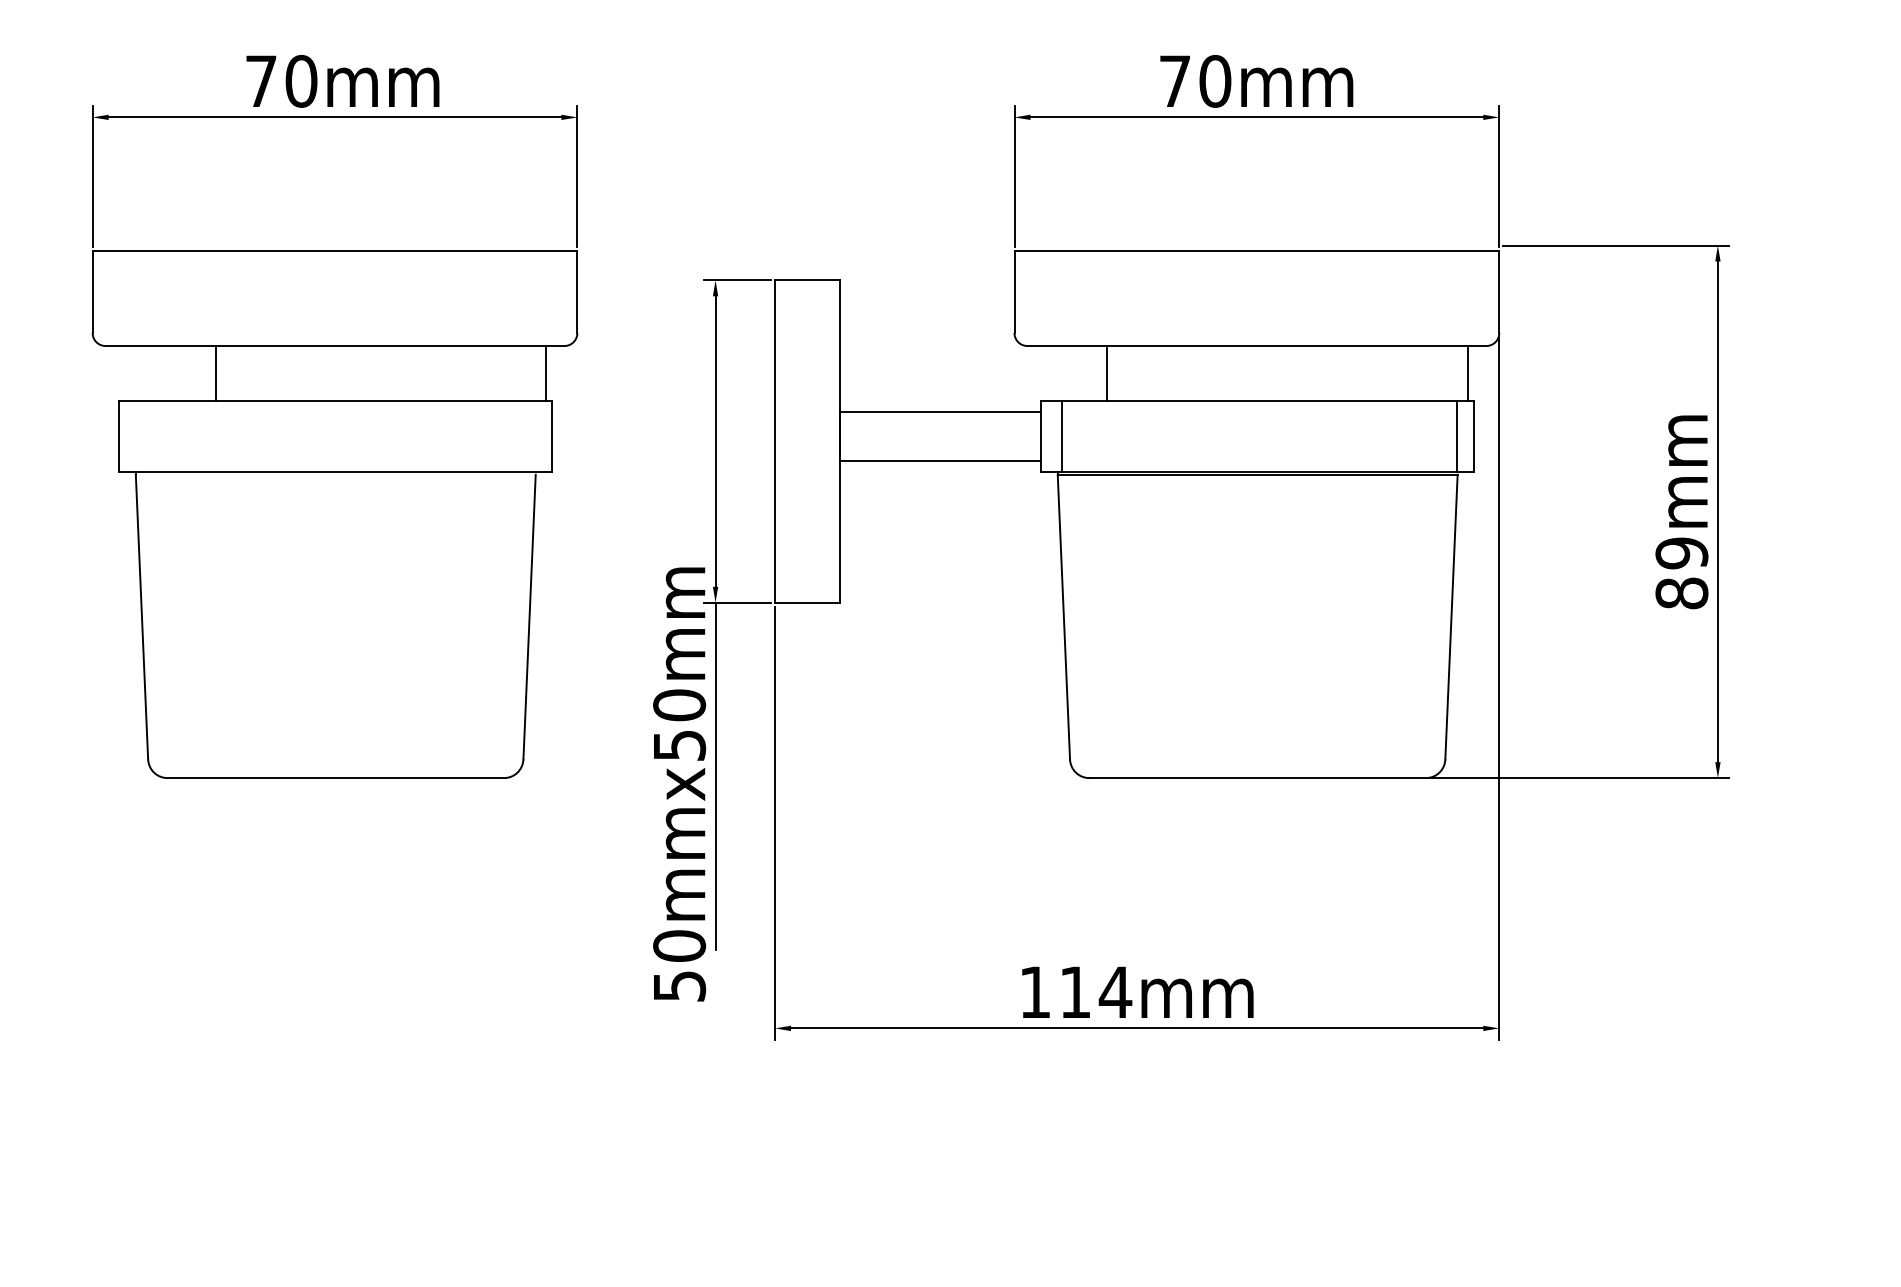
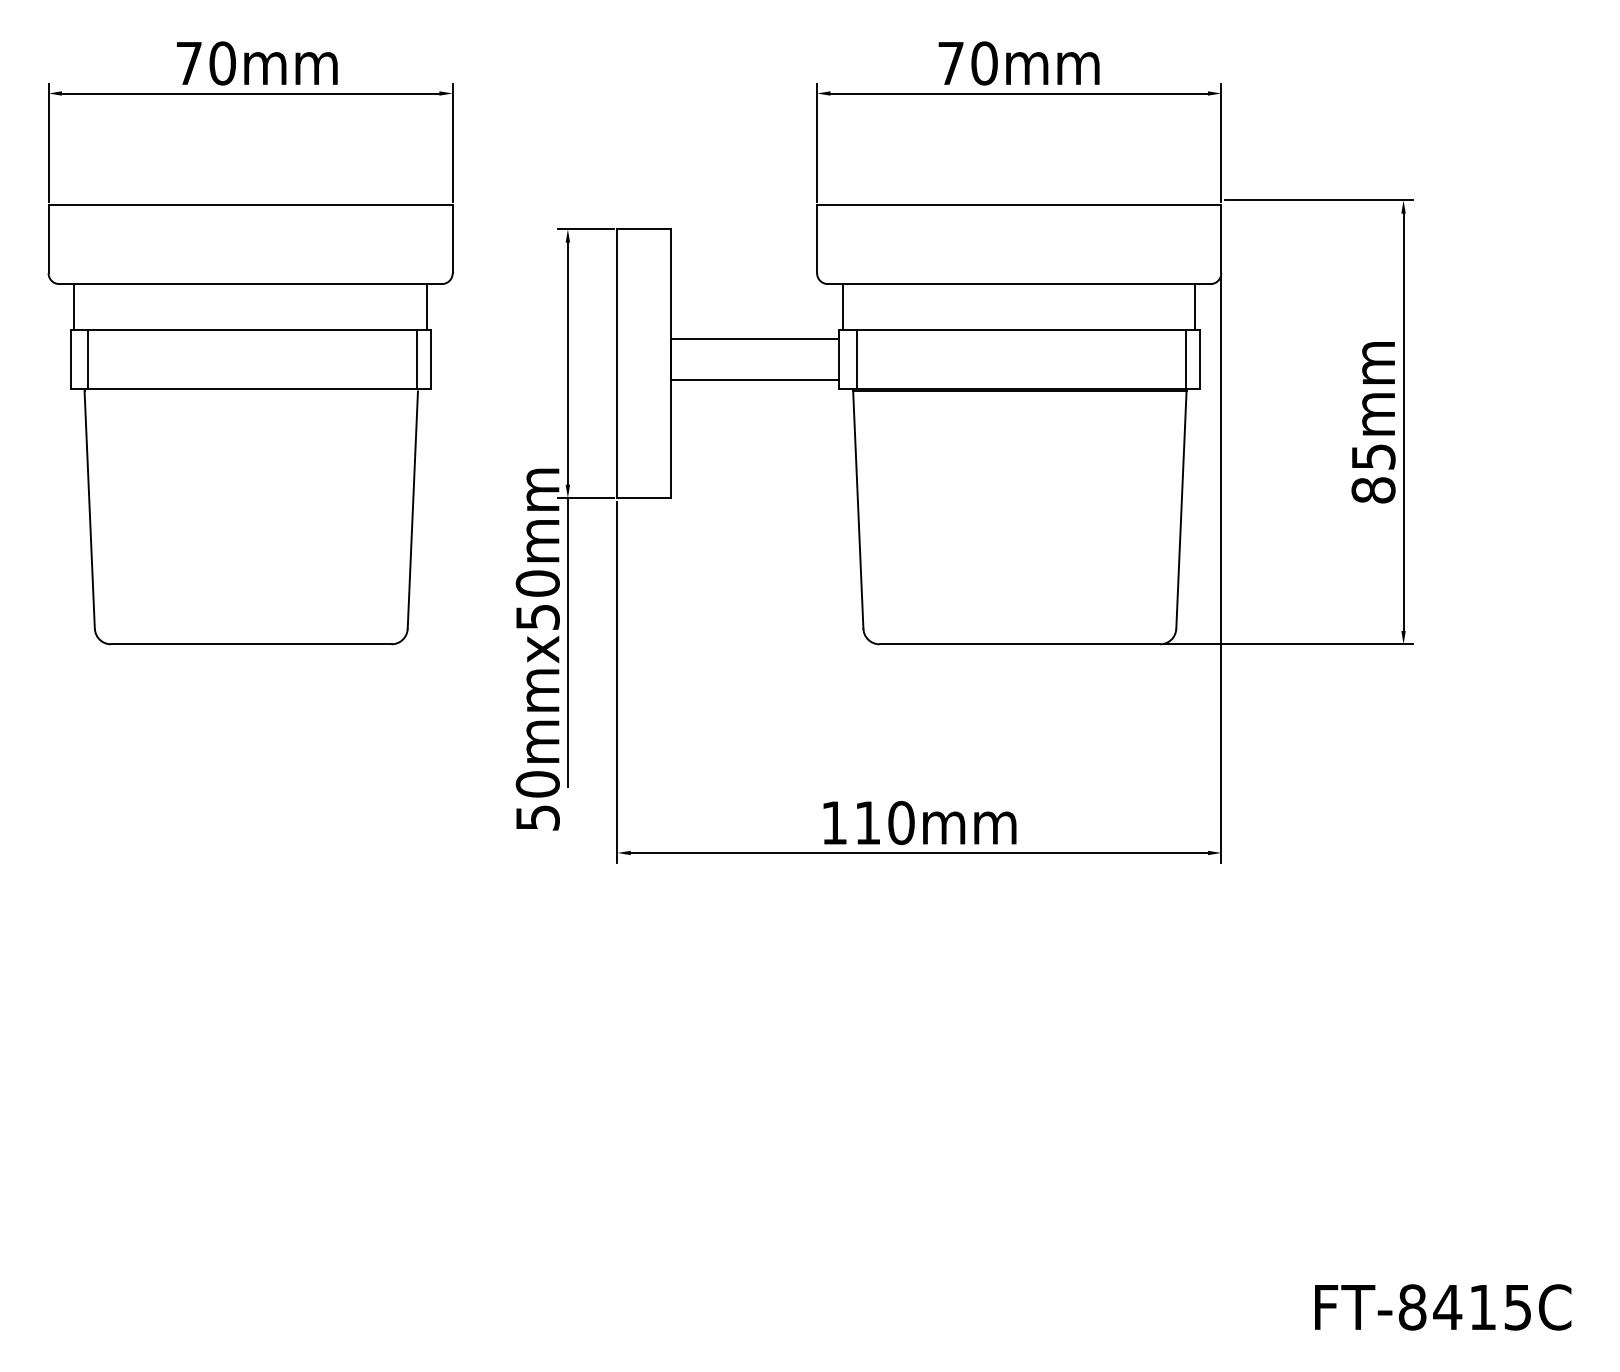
line: (216, 372) -> (74, 306), moved
line: (1106, 372) -> (842, 306), moved
line: (140, 436) -> (88, 359), added
line: (535, 436) -> (417, 359), added
text: (1681, 552) -> (1373, 456), 89mm -> 85mm
text: (1115, 991) -> (901, 822), 114mm -> 110mm

